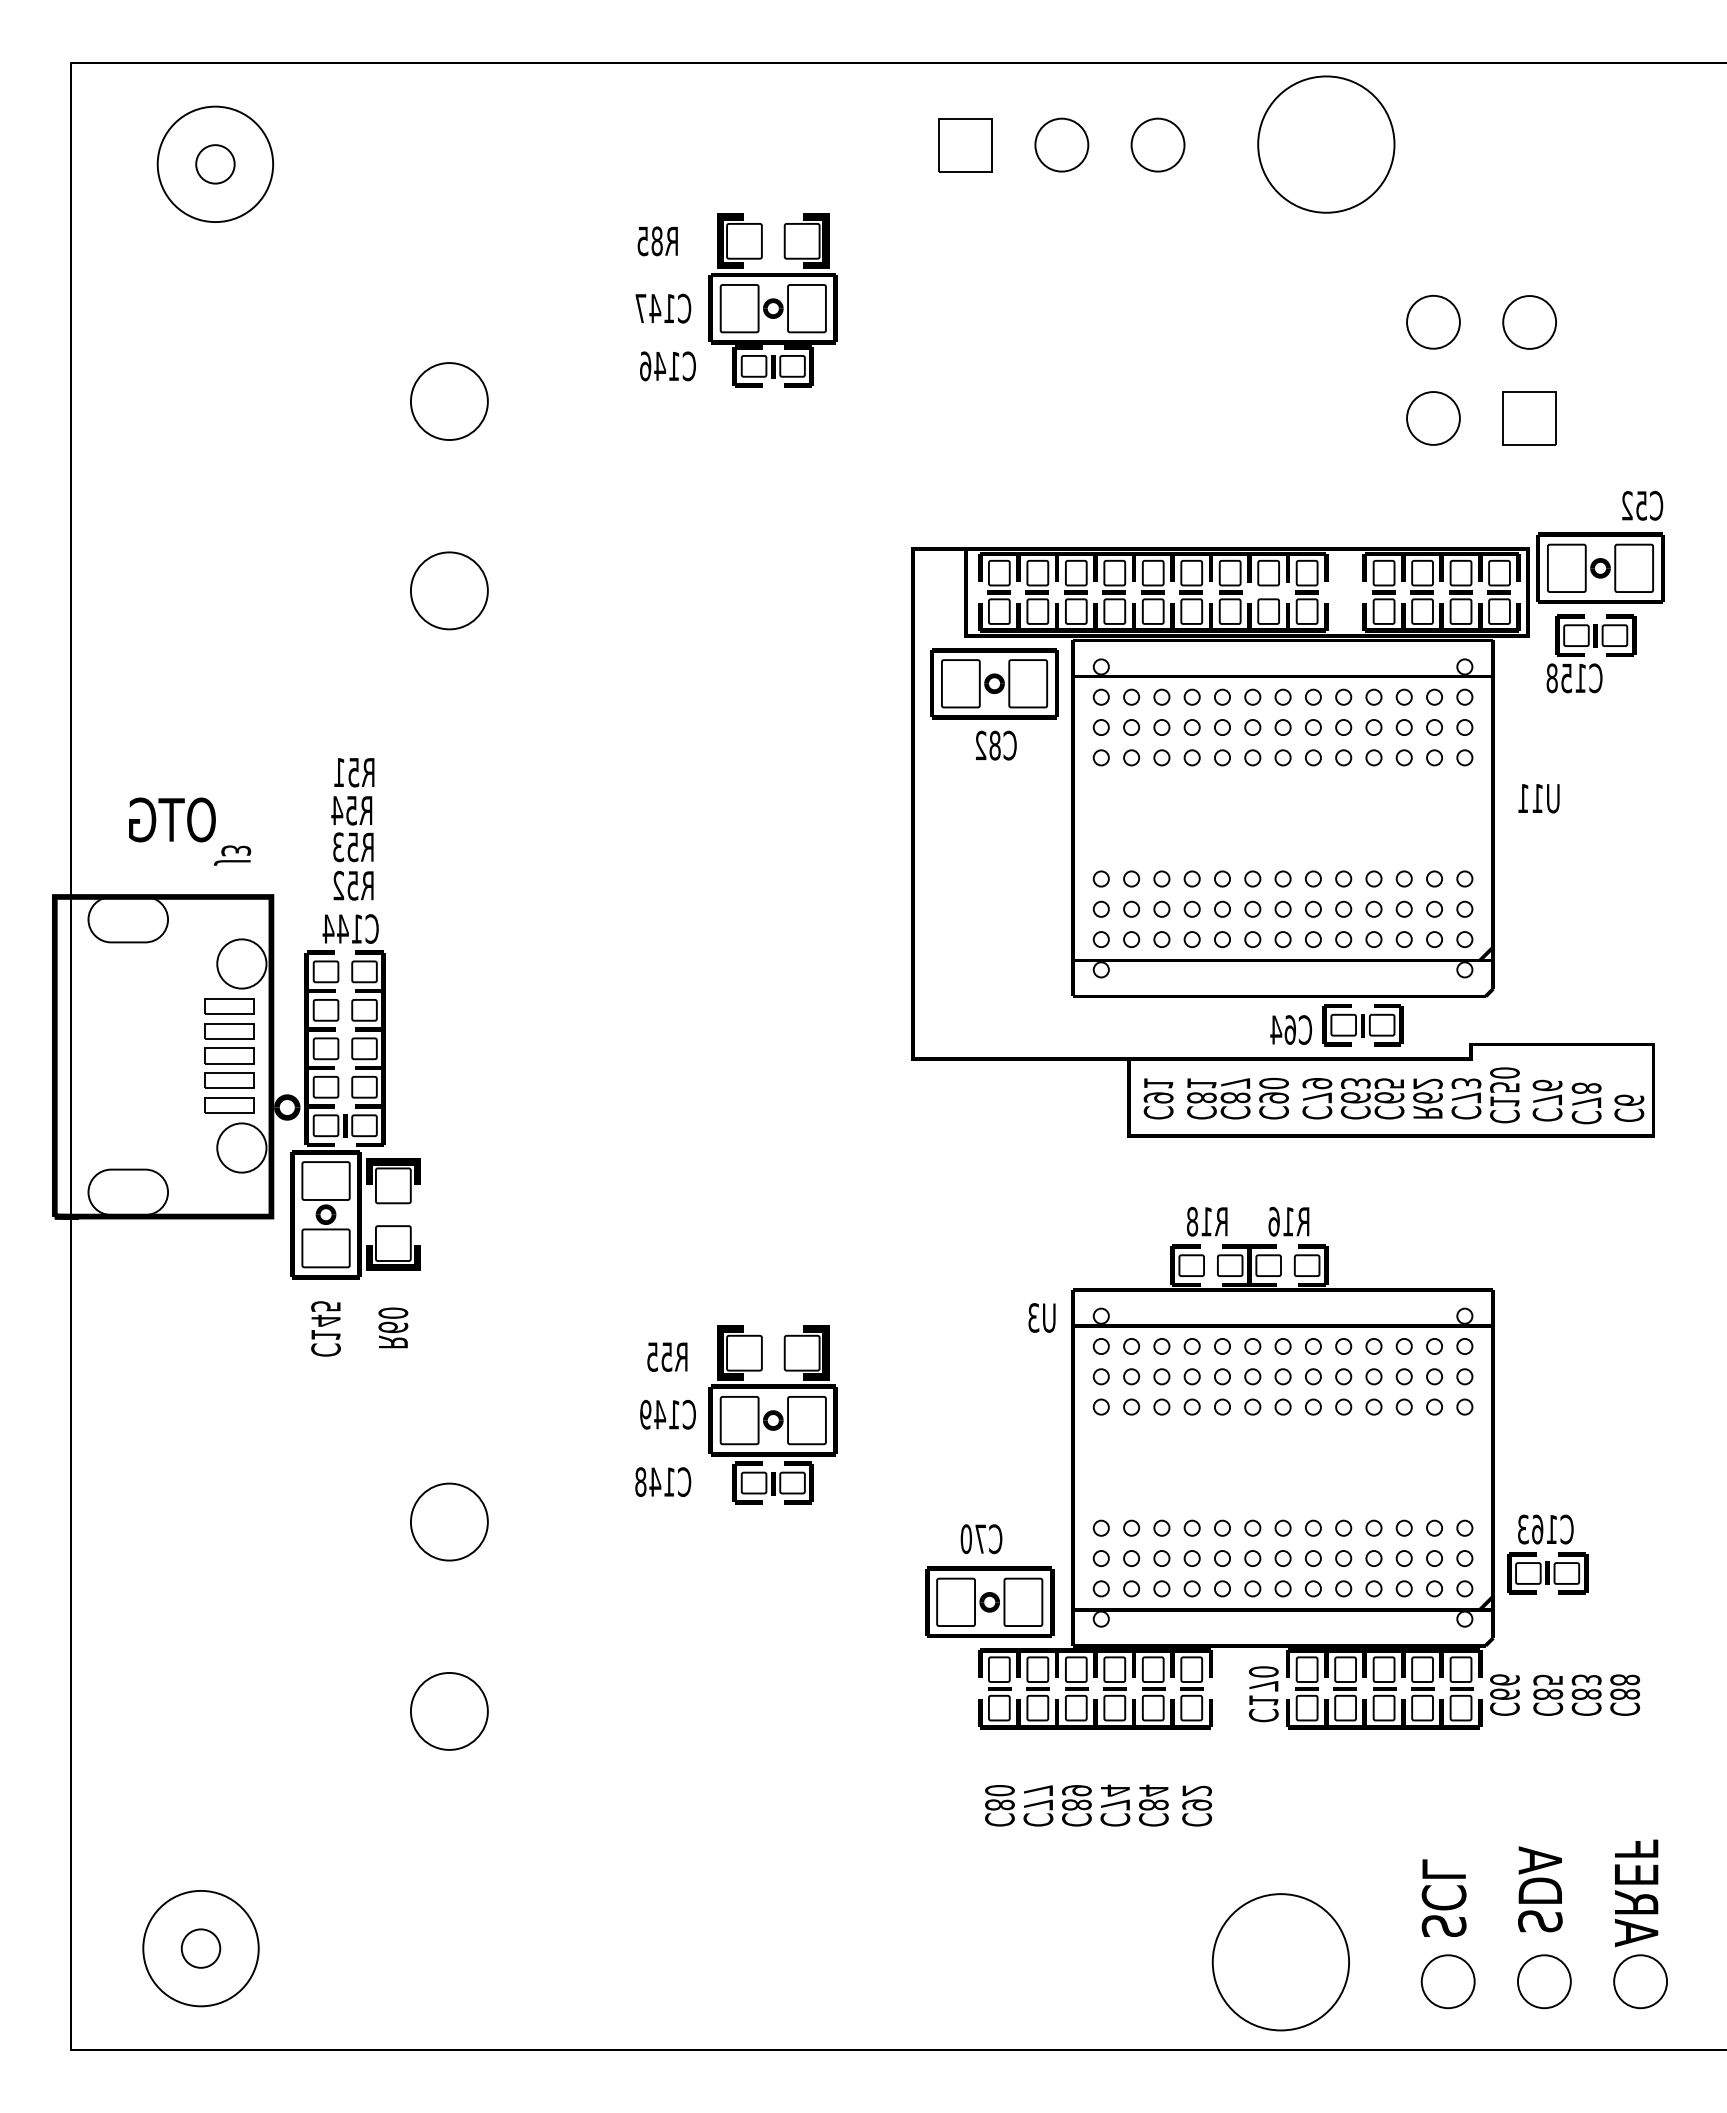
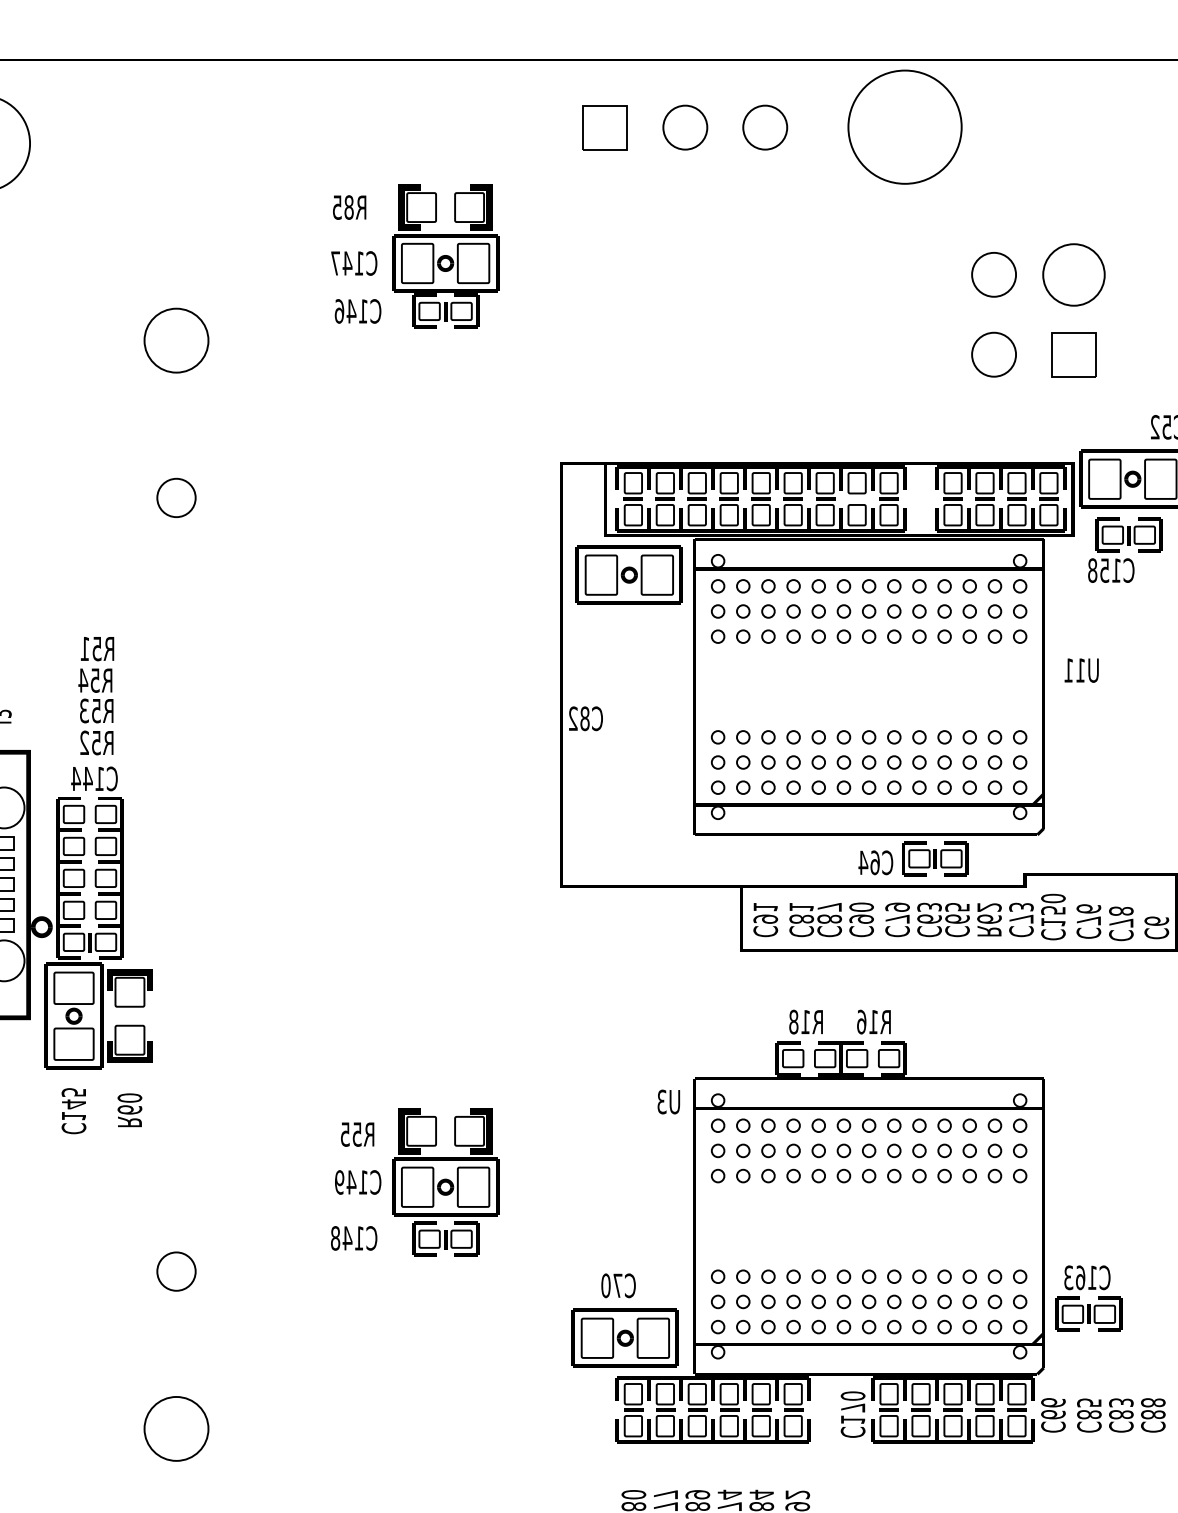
circle: (1529, 322) -> (1073, 275), size x1.4
circle: (448, 590) -> (175, 497), size x0.6
text: (996, 745) -> (586, 718), moved
circle: (448, 1521) -> (175, 1271), size x0.6

